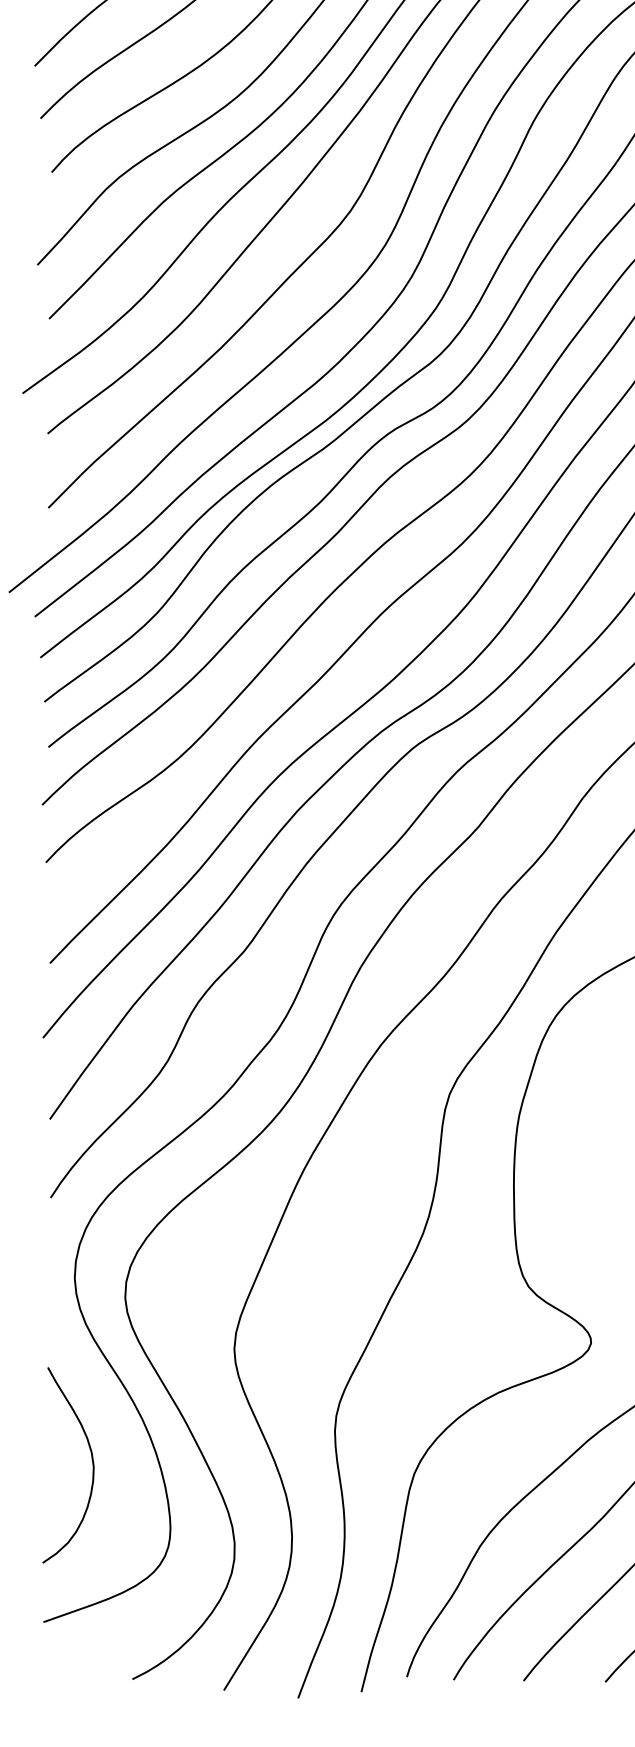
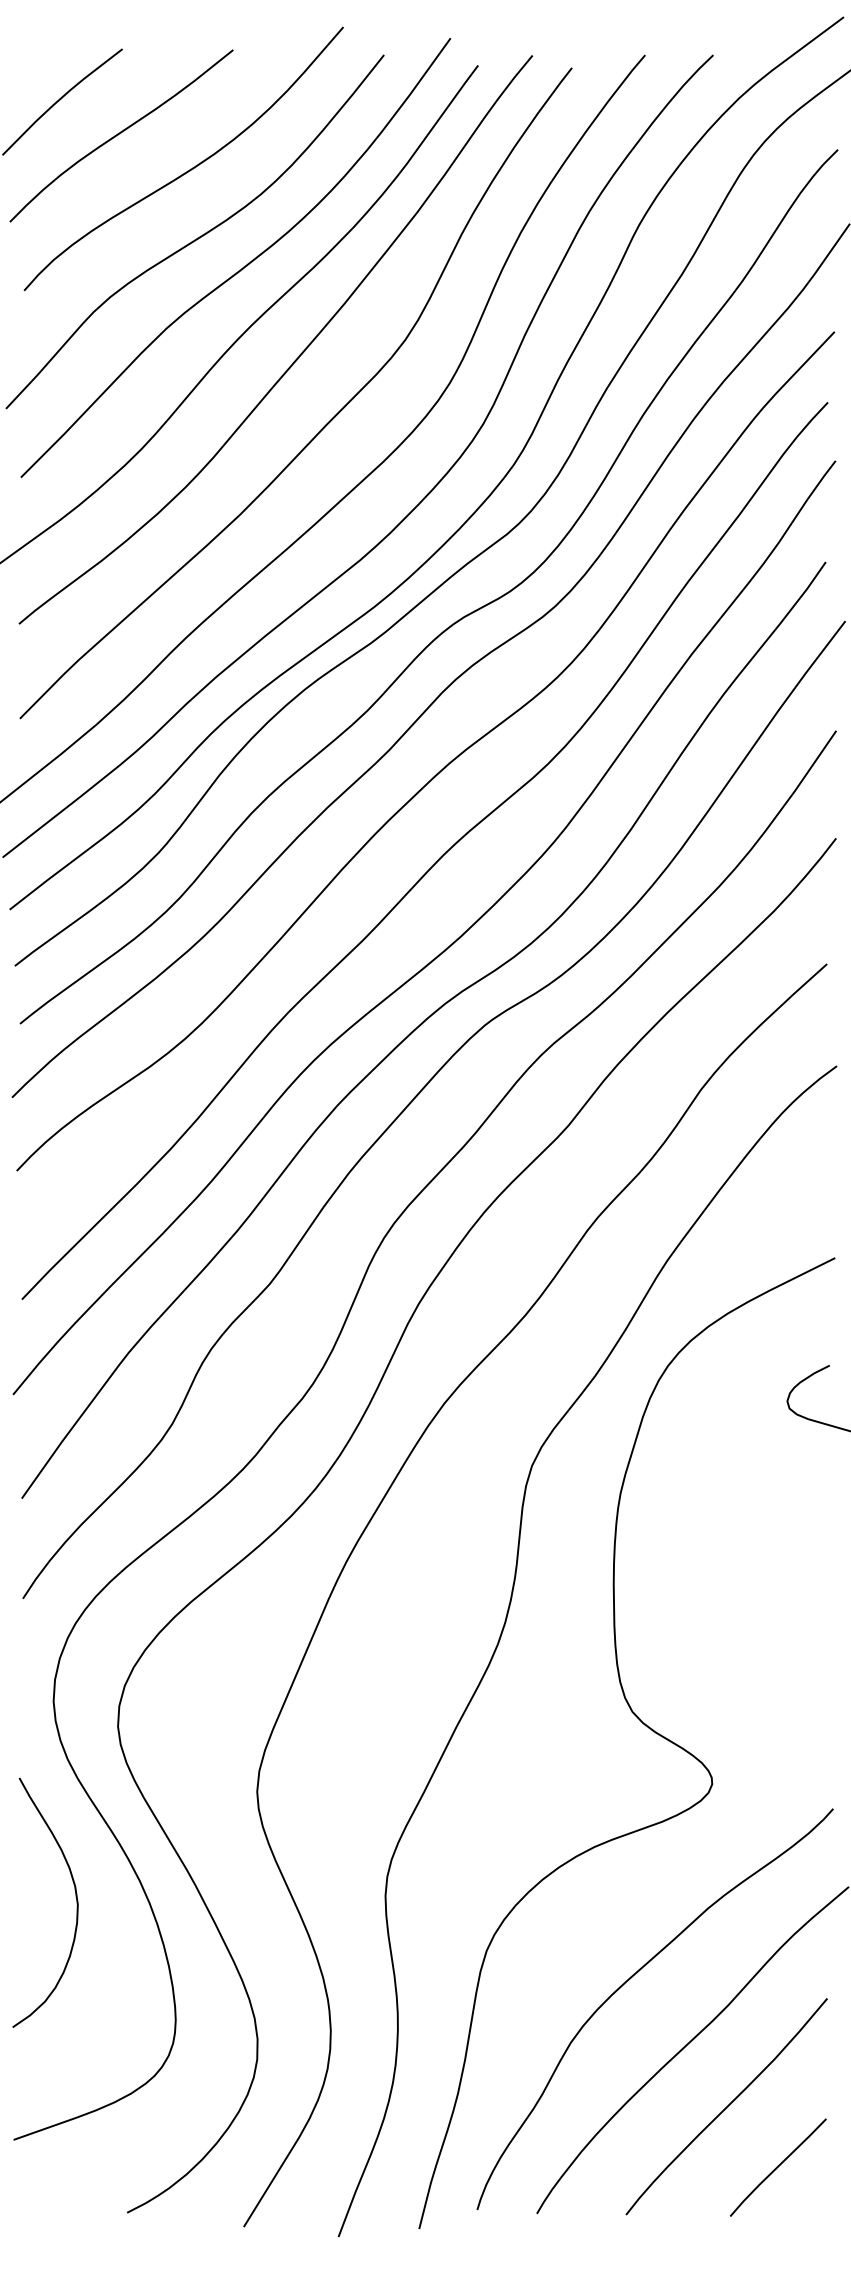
curve: (91, 1461) -> (75, 1897), moved

